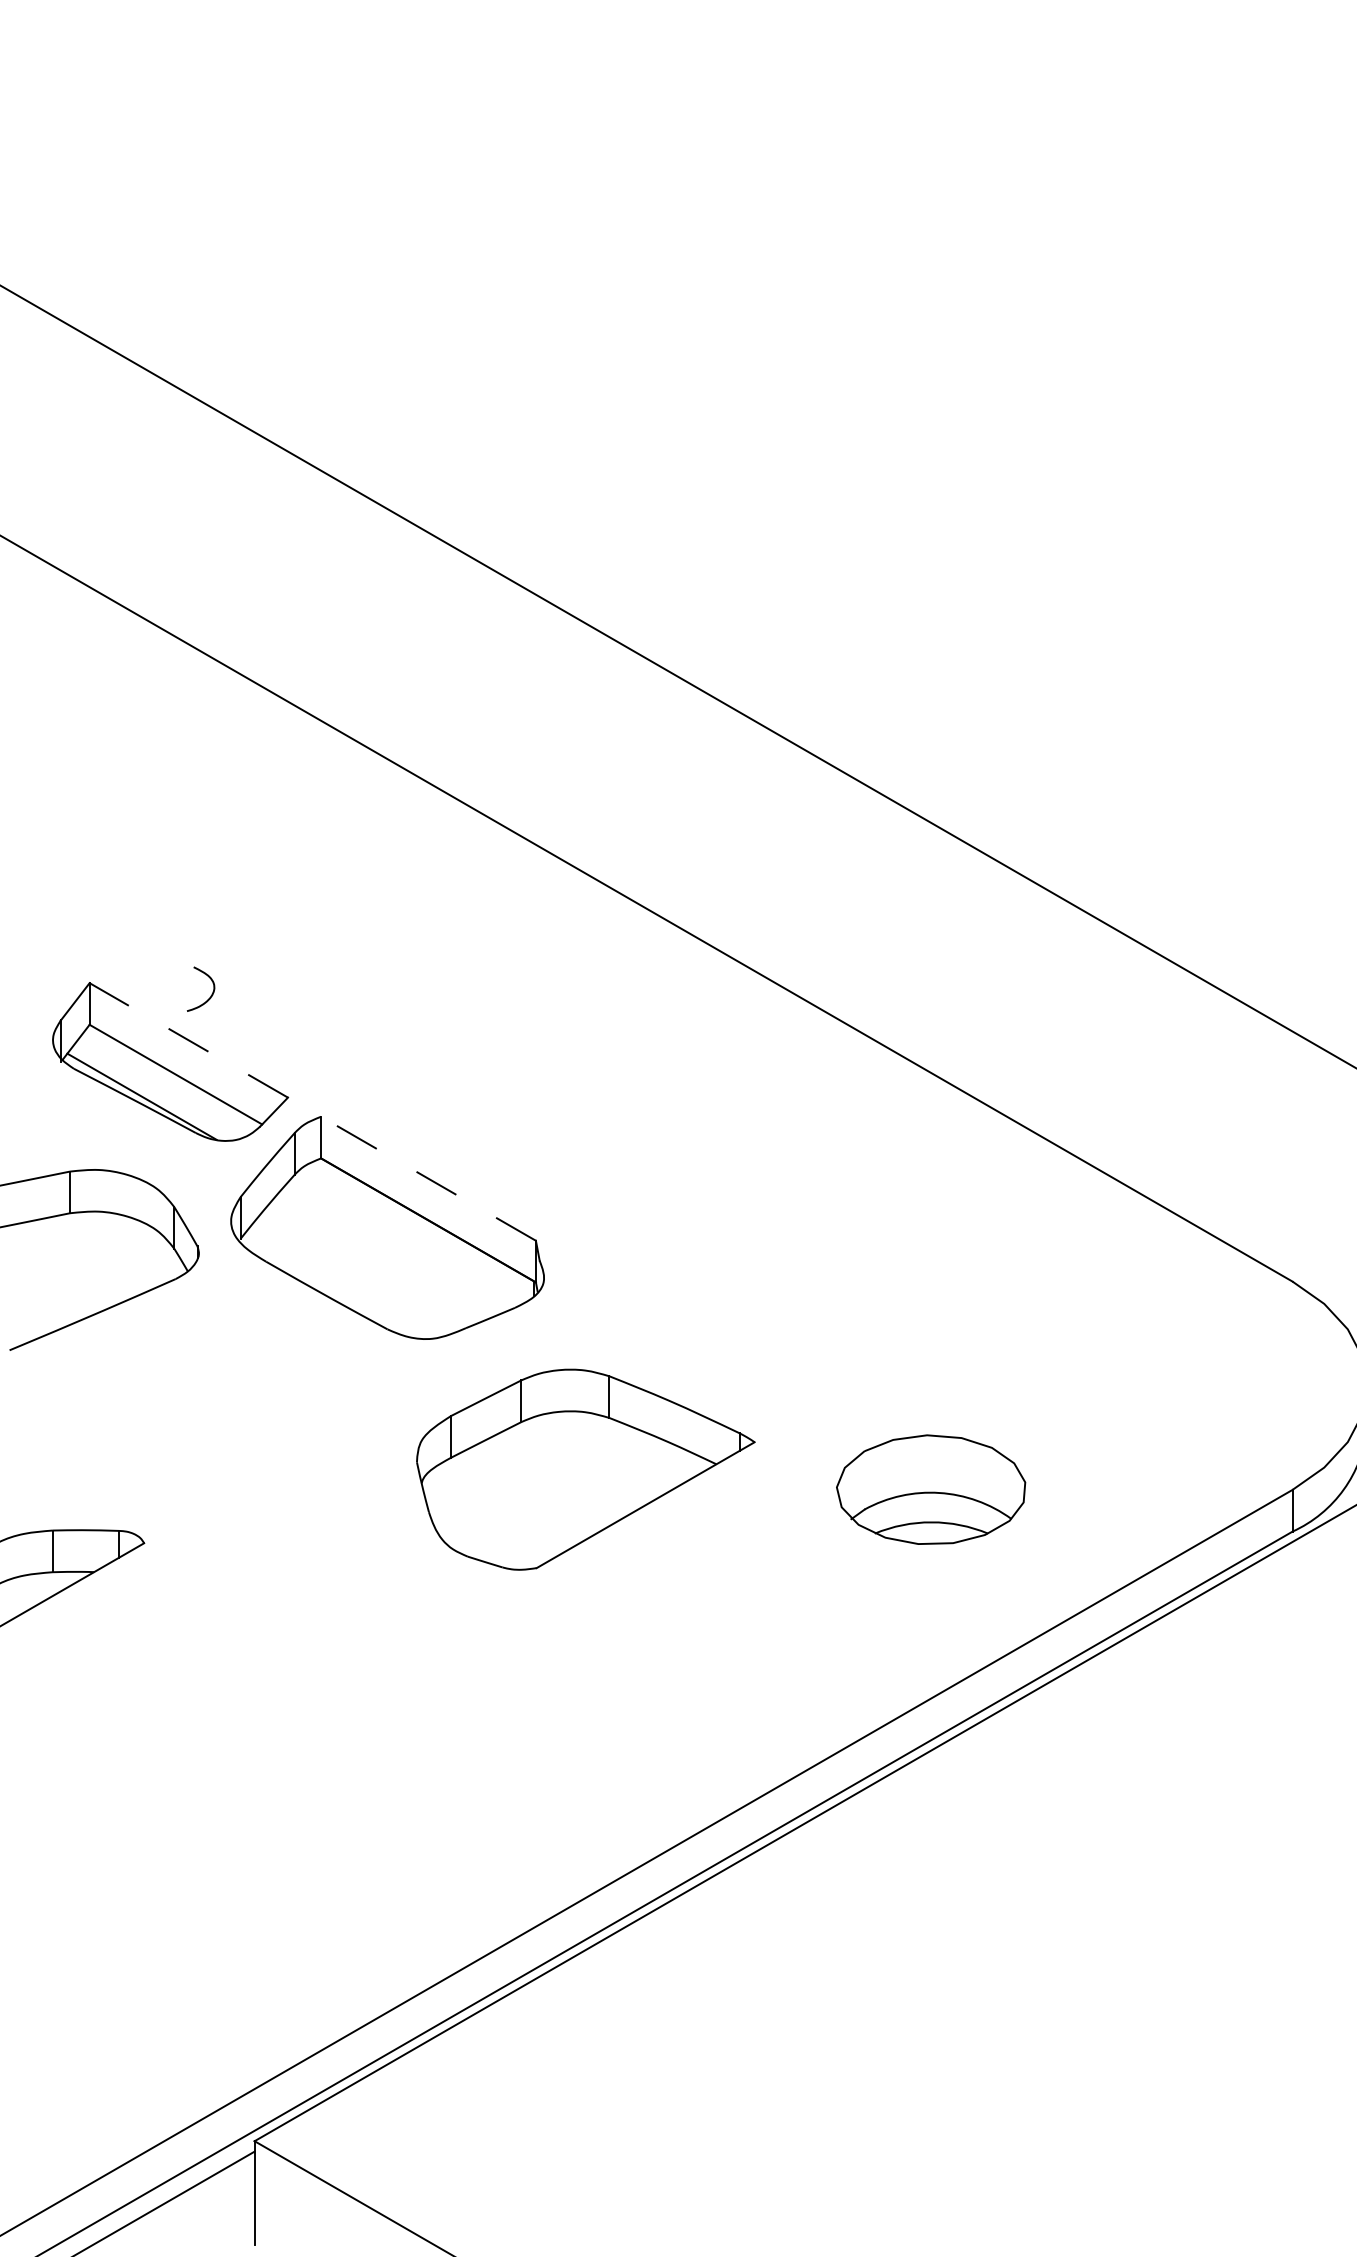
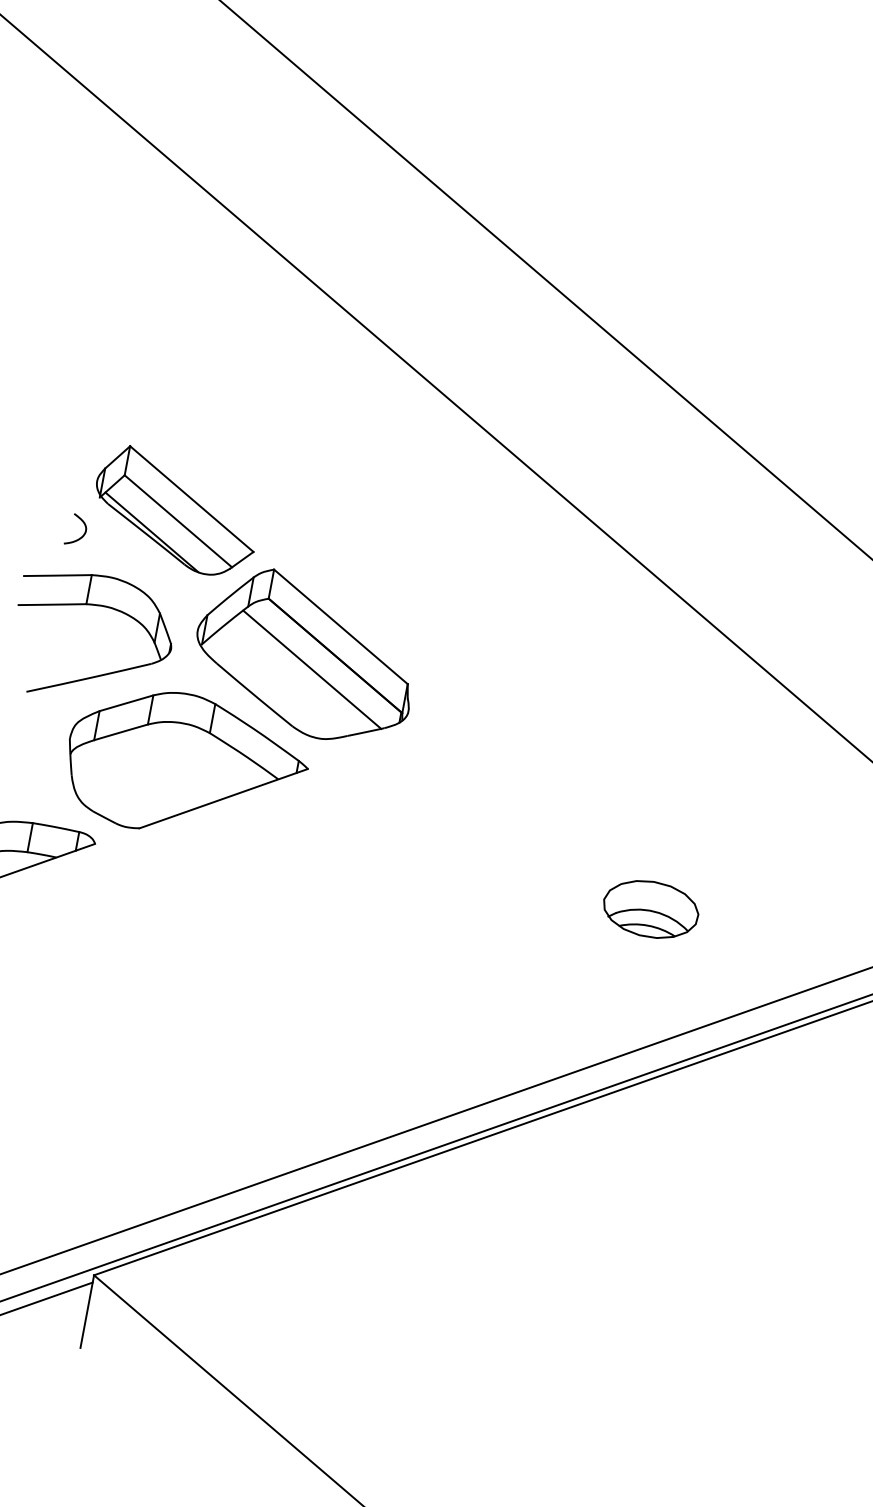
curve: (212, 991) -> (84, 533), moved
line: (188, 1040) -> (191, 499), dashed -> solid
line: (428, 1178) -> (340, 626), dashed -> solid
line: (399, 1245) -> (311, 669), added
part: (585, 1469) -> (186, 765), moved
part: (931, 1489) -> (651, 909), size x0.71

